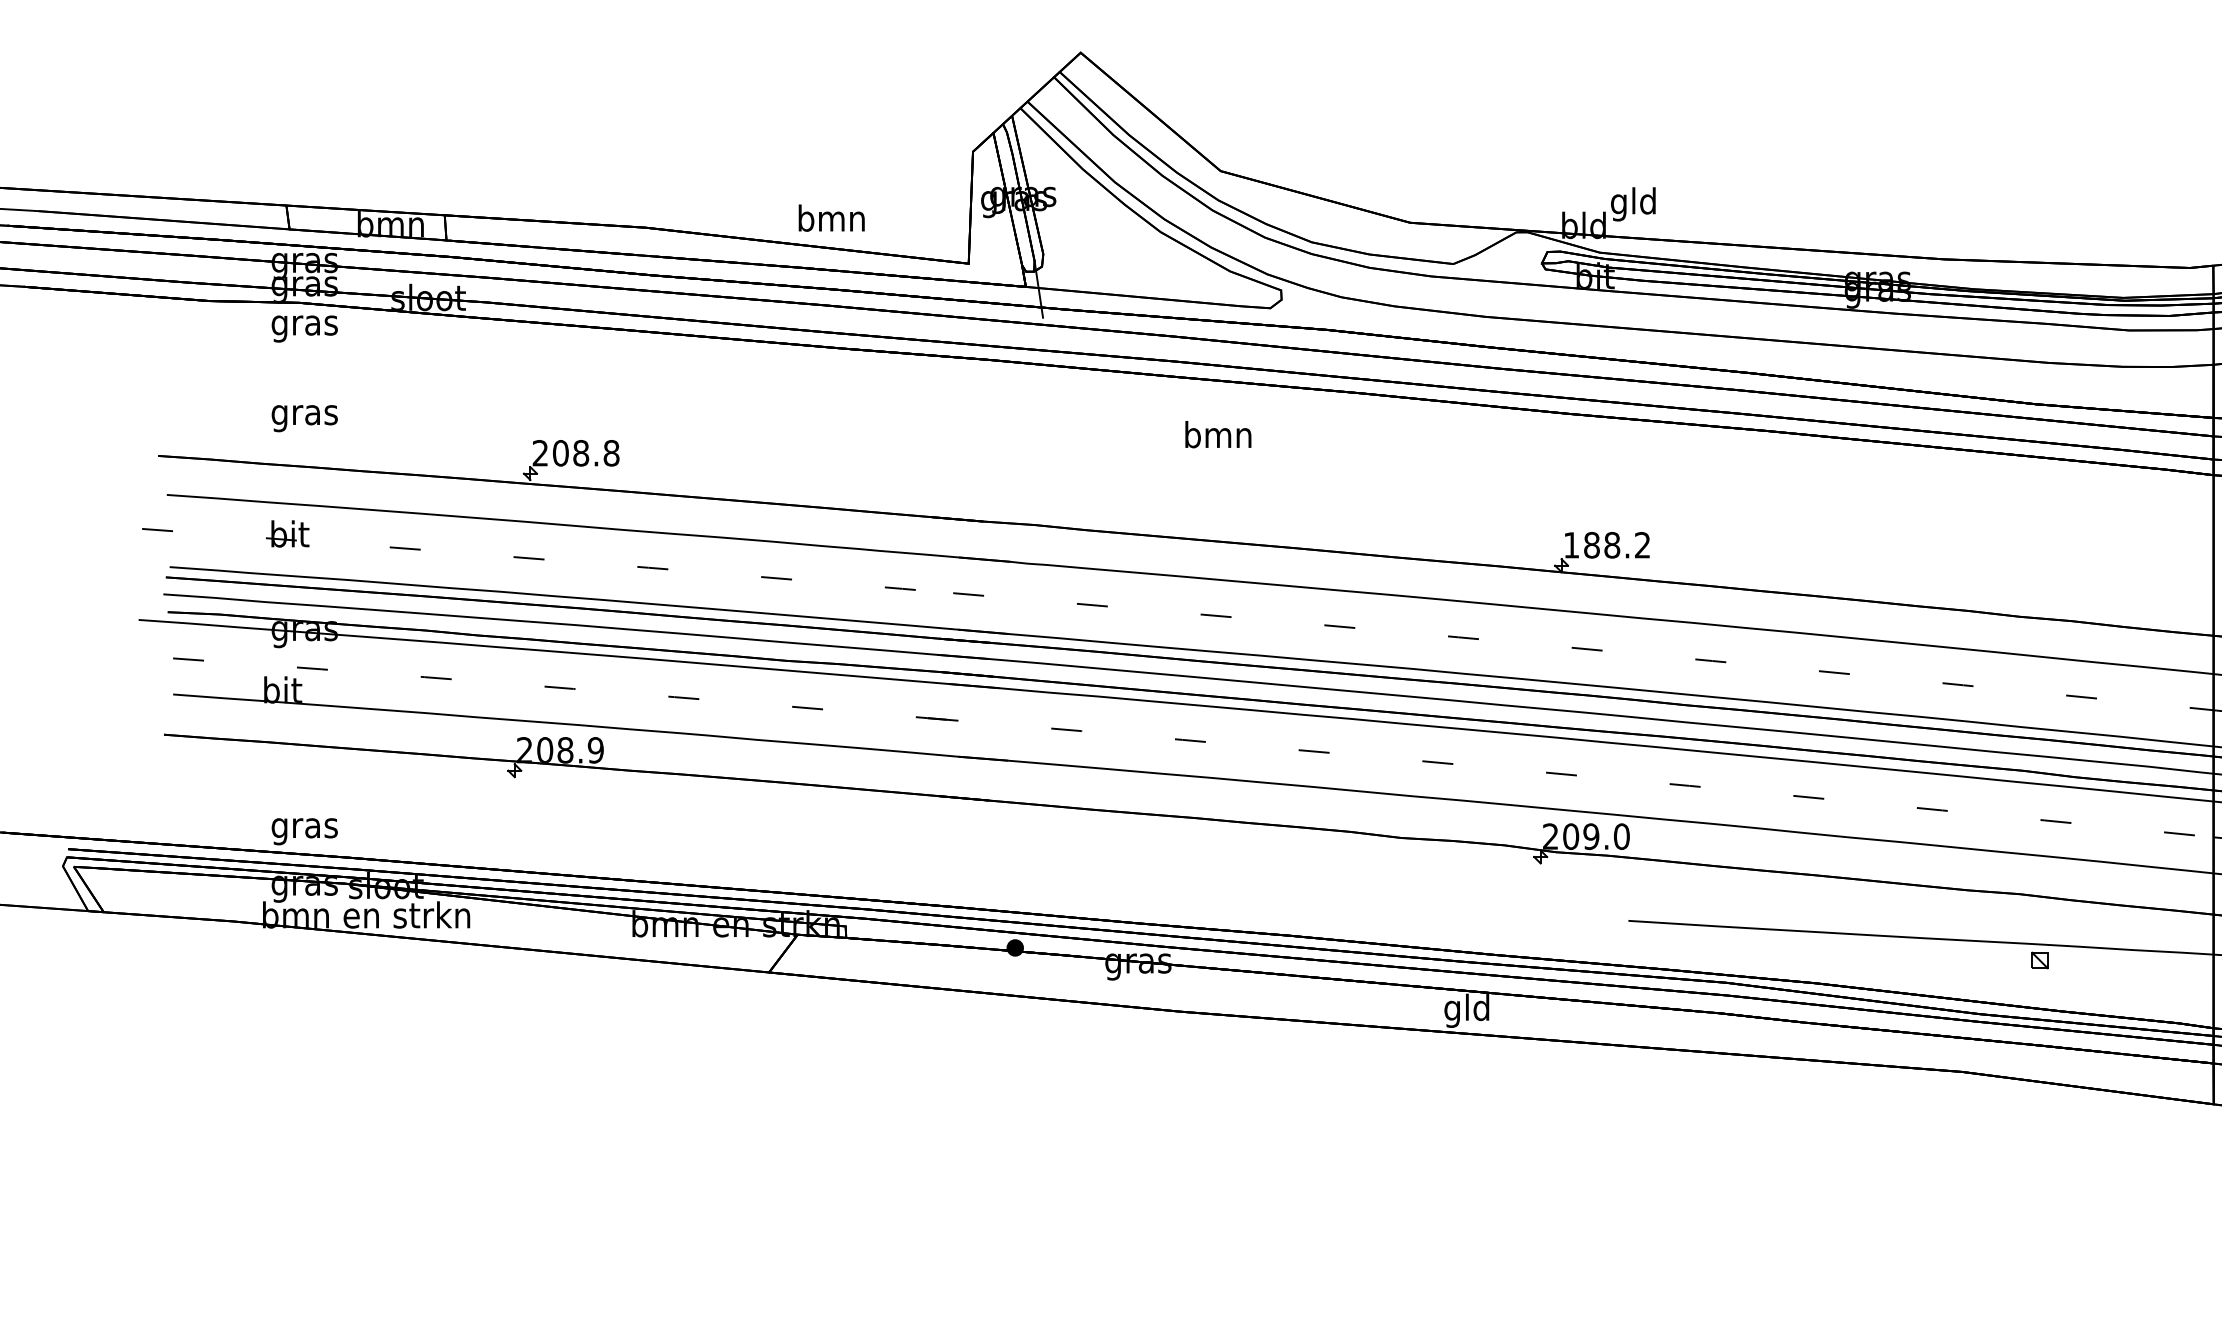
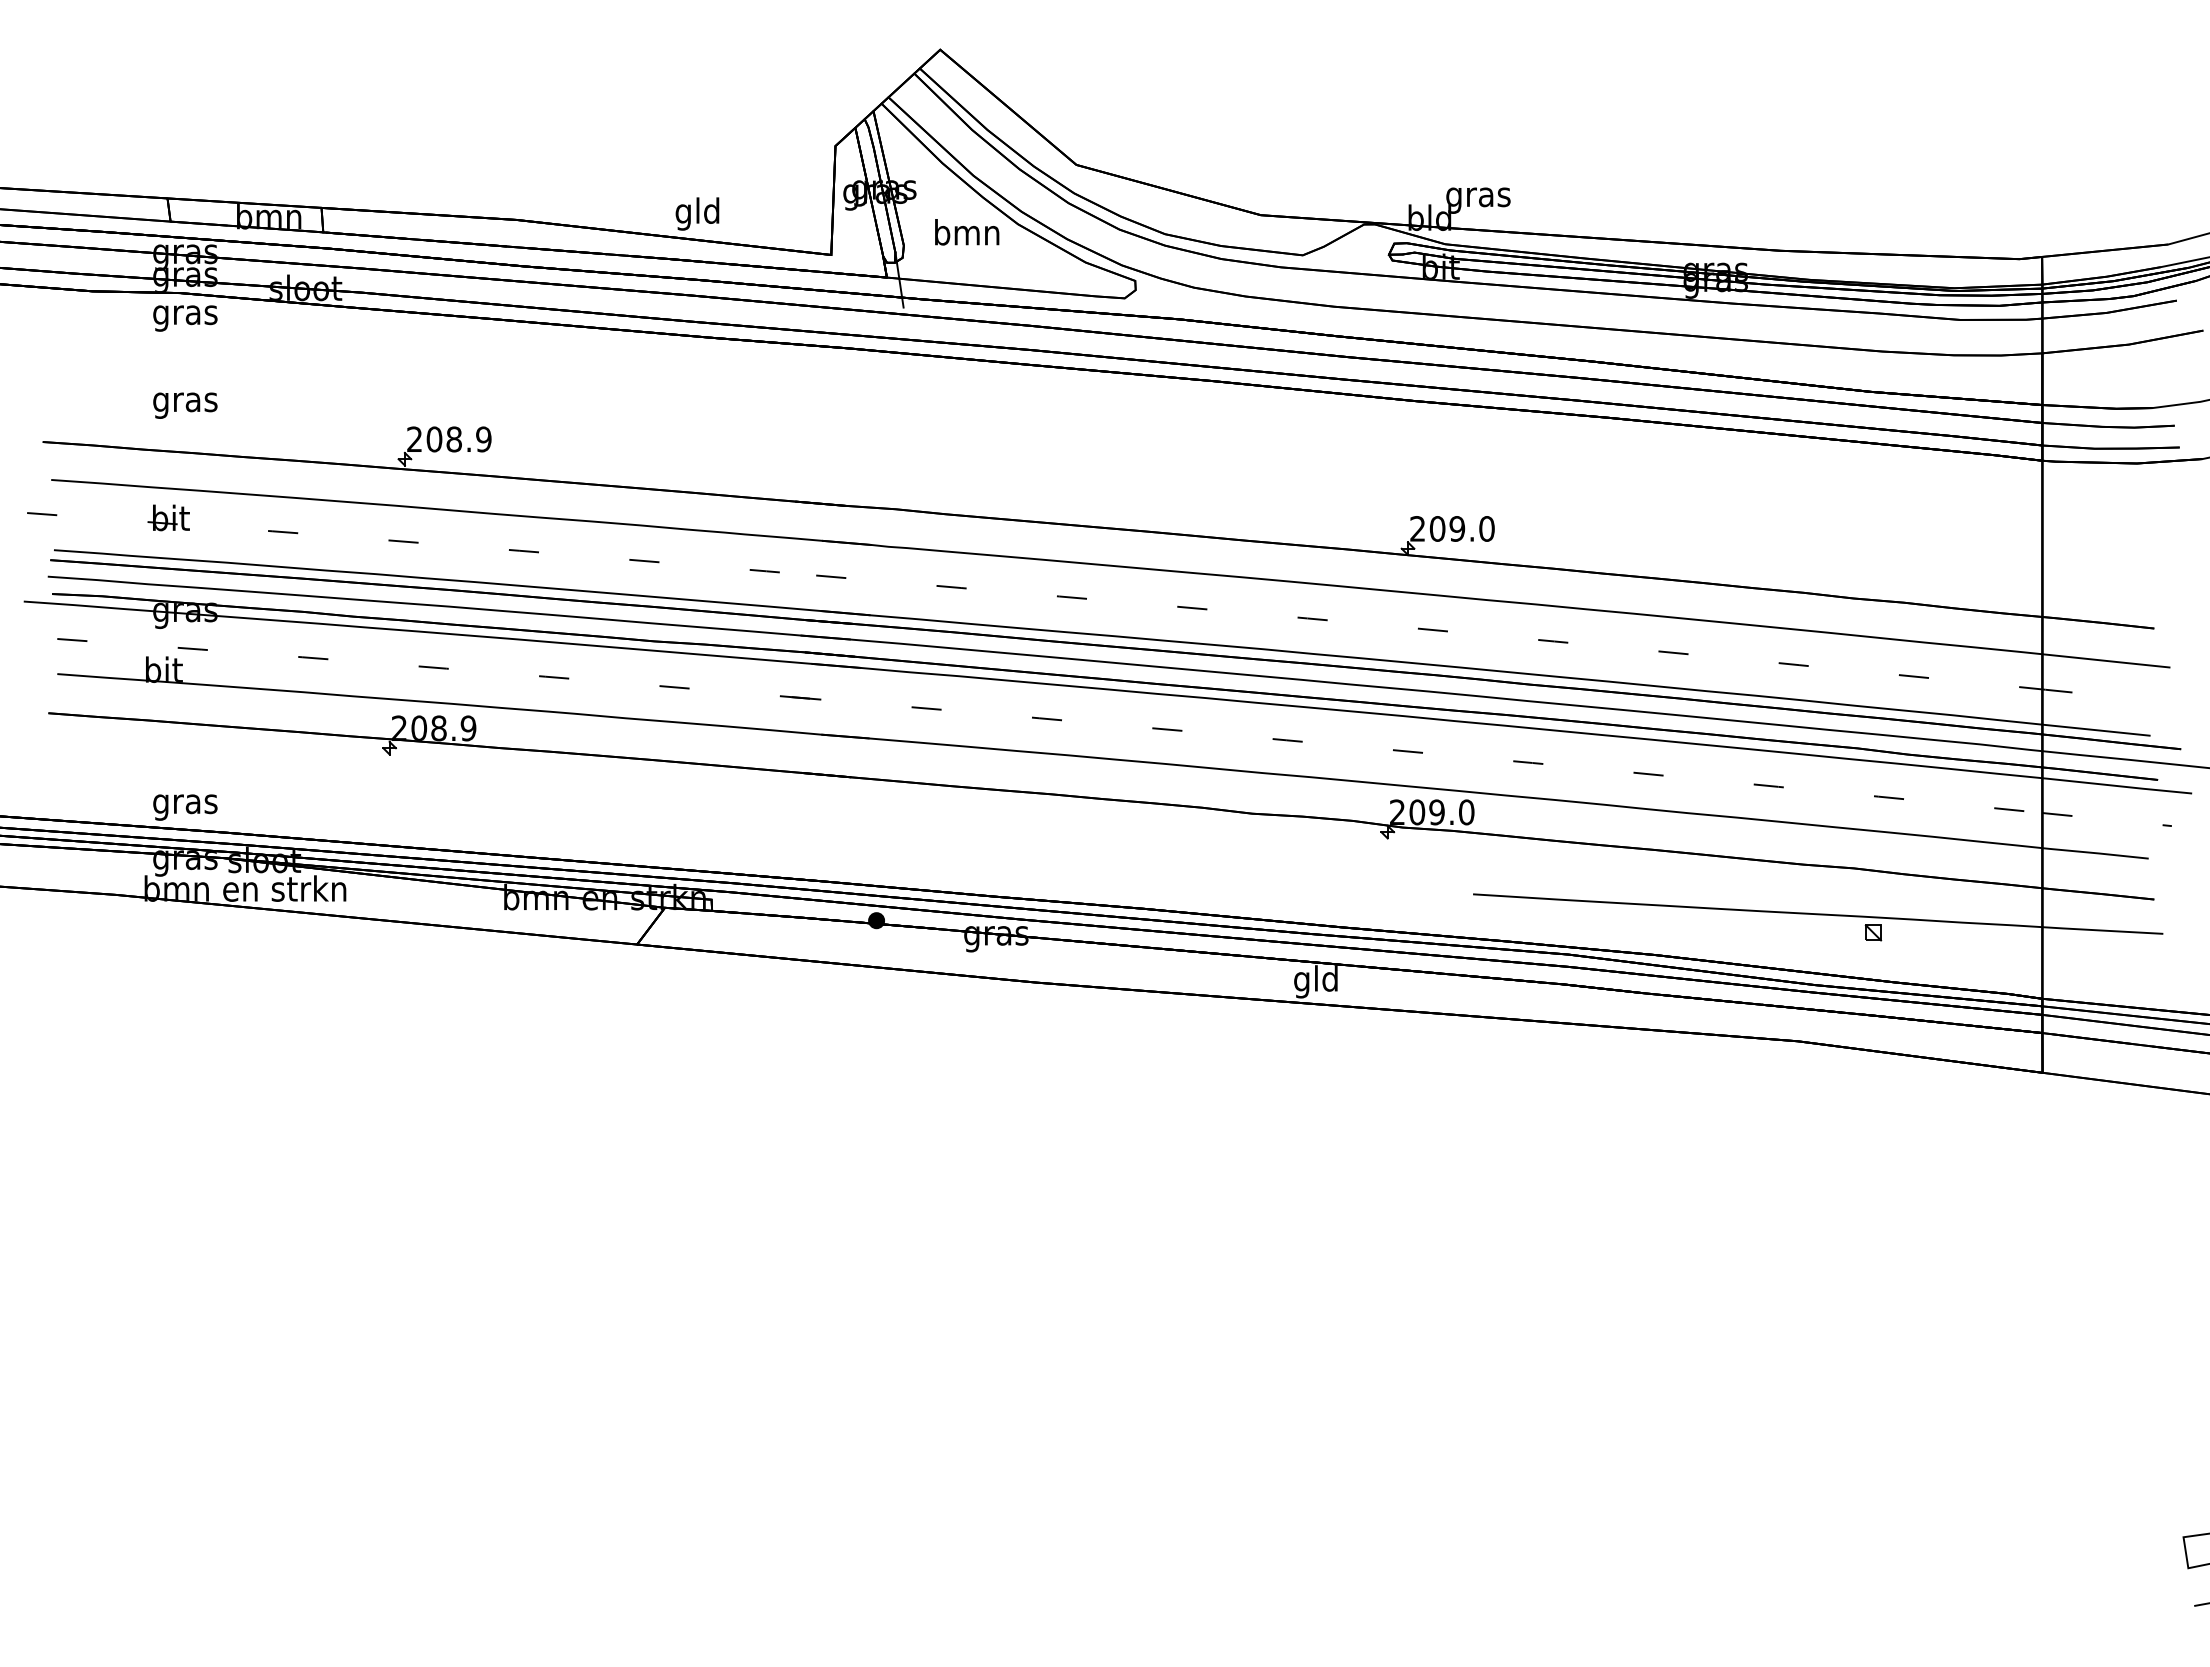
text: (1633, 203) -> (1478, 196), gld -> gras
text: (832, 221) -> (698, 213), bmn -> gld
text: (1218, 434) -> (967, 232), moved
text: (611, 453) -> (483, 439), 208.8 -> 208.9
text: (1607, 544) -> (1452, 528), 188.2 -> 209.0

